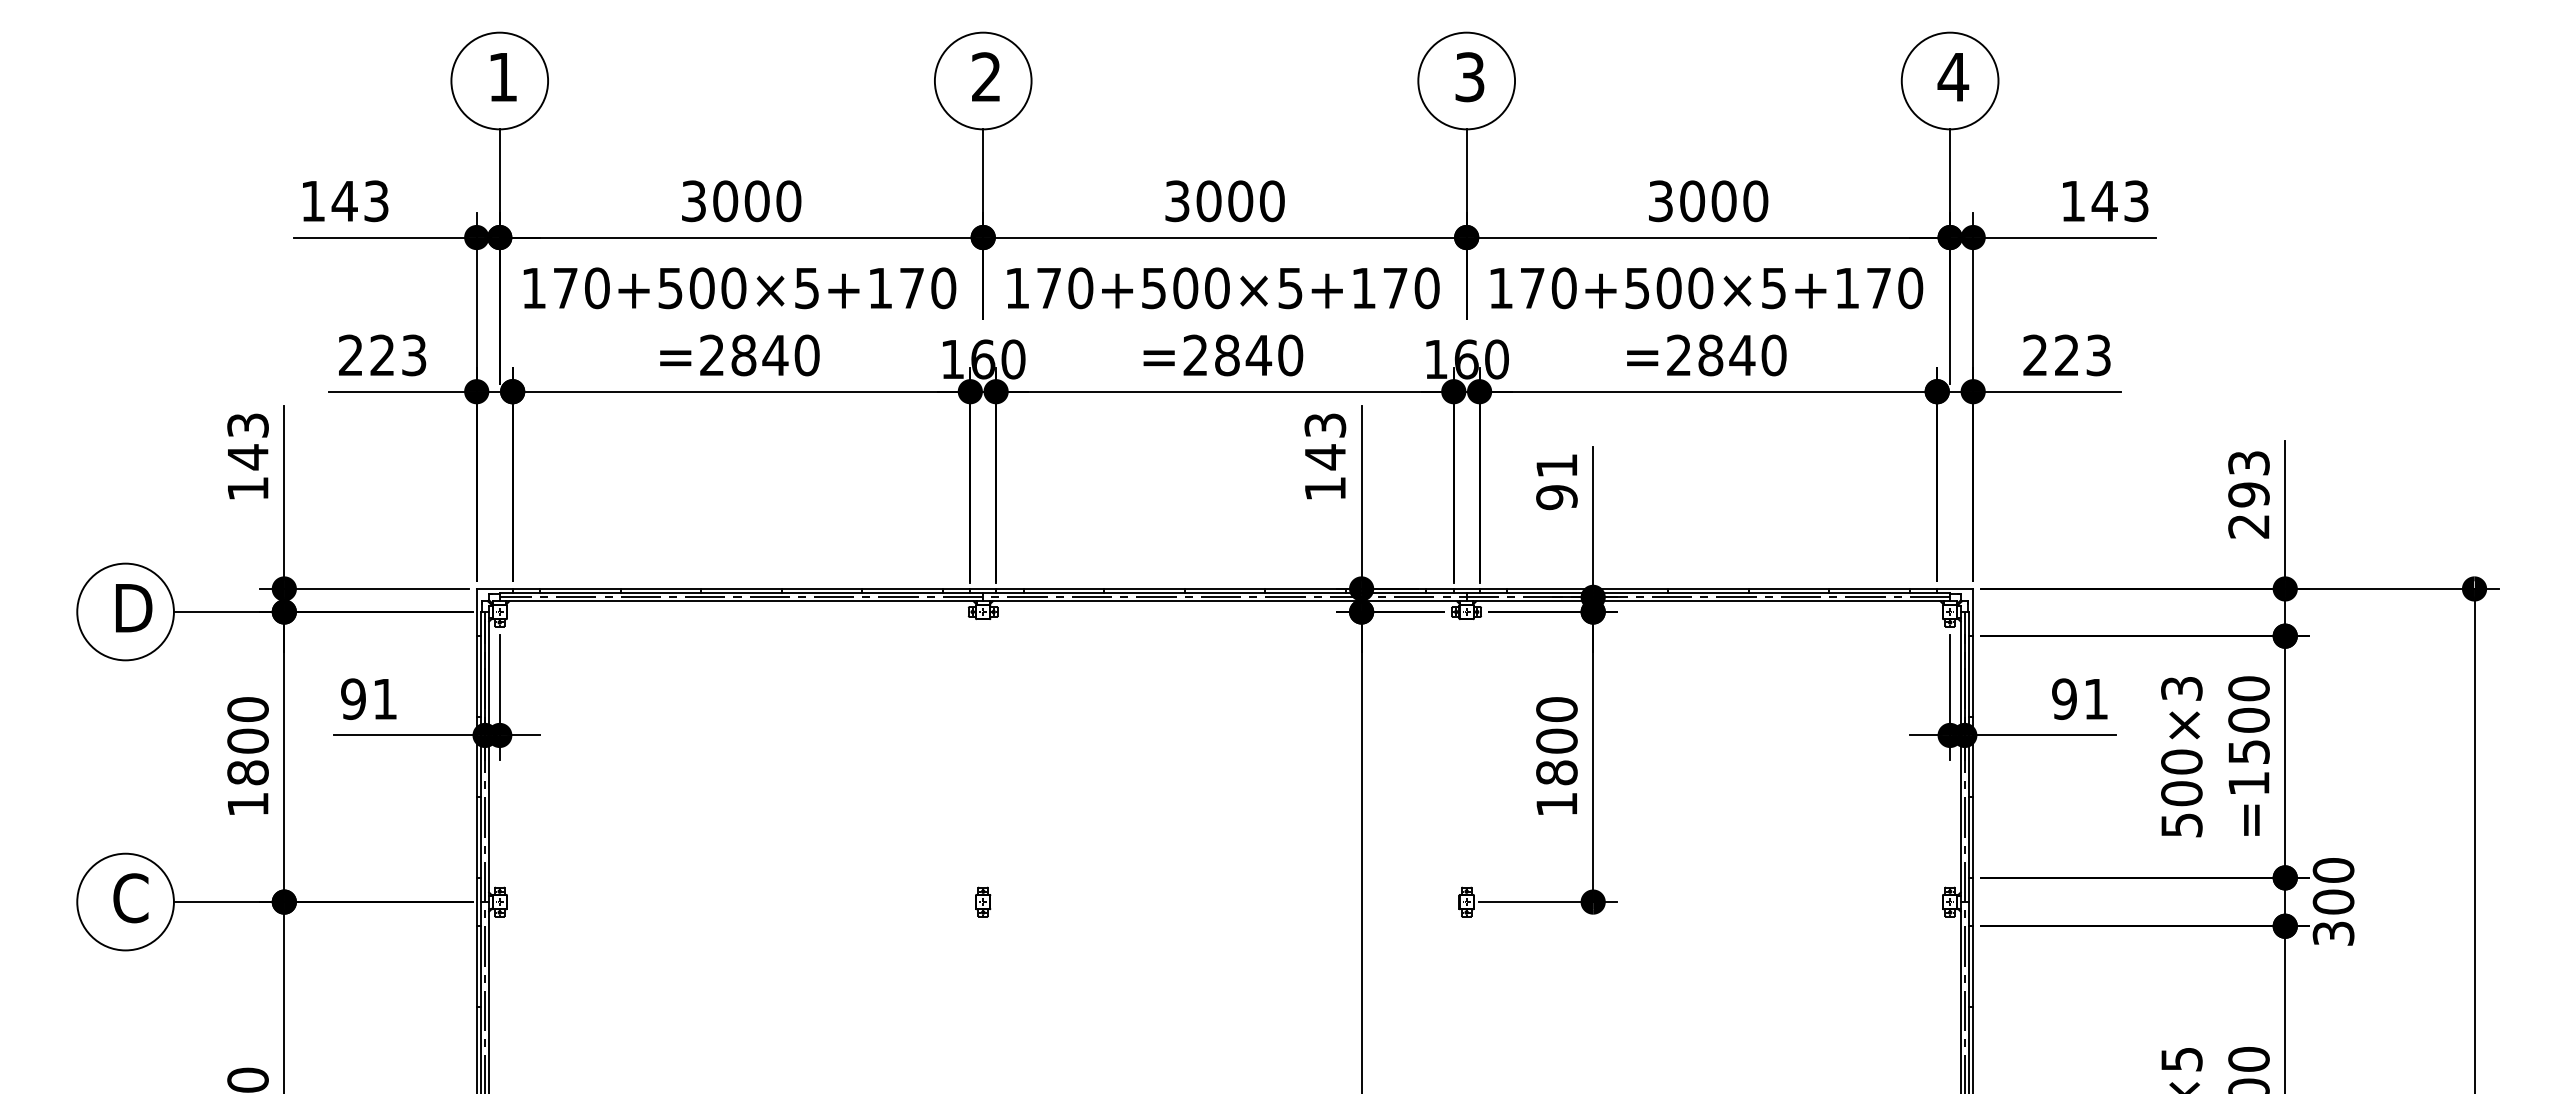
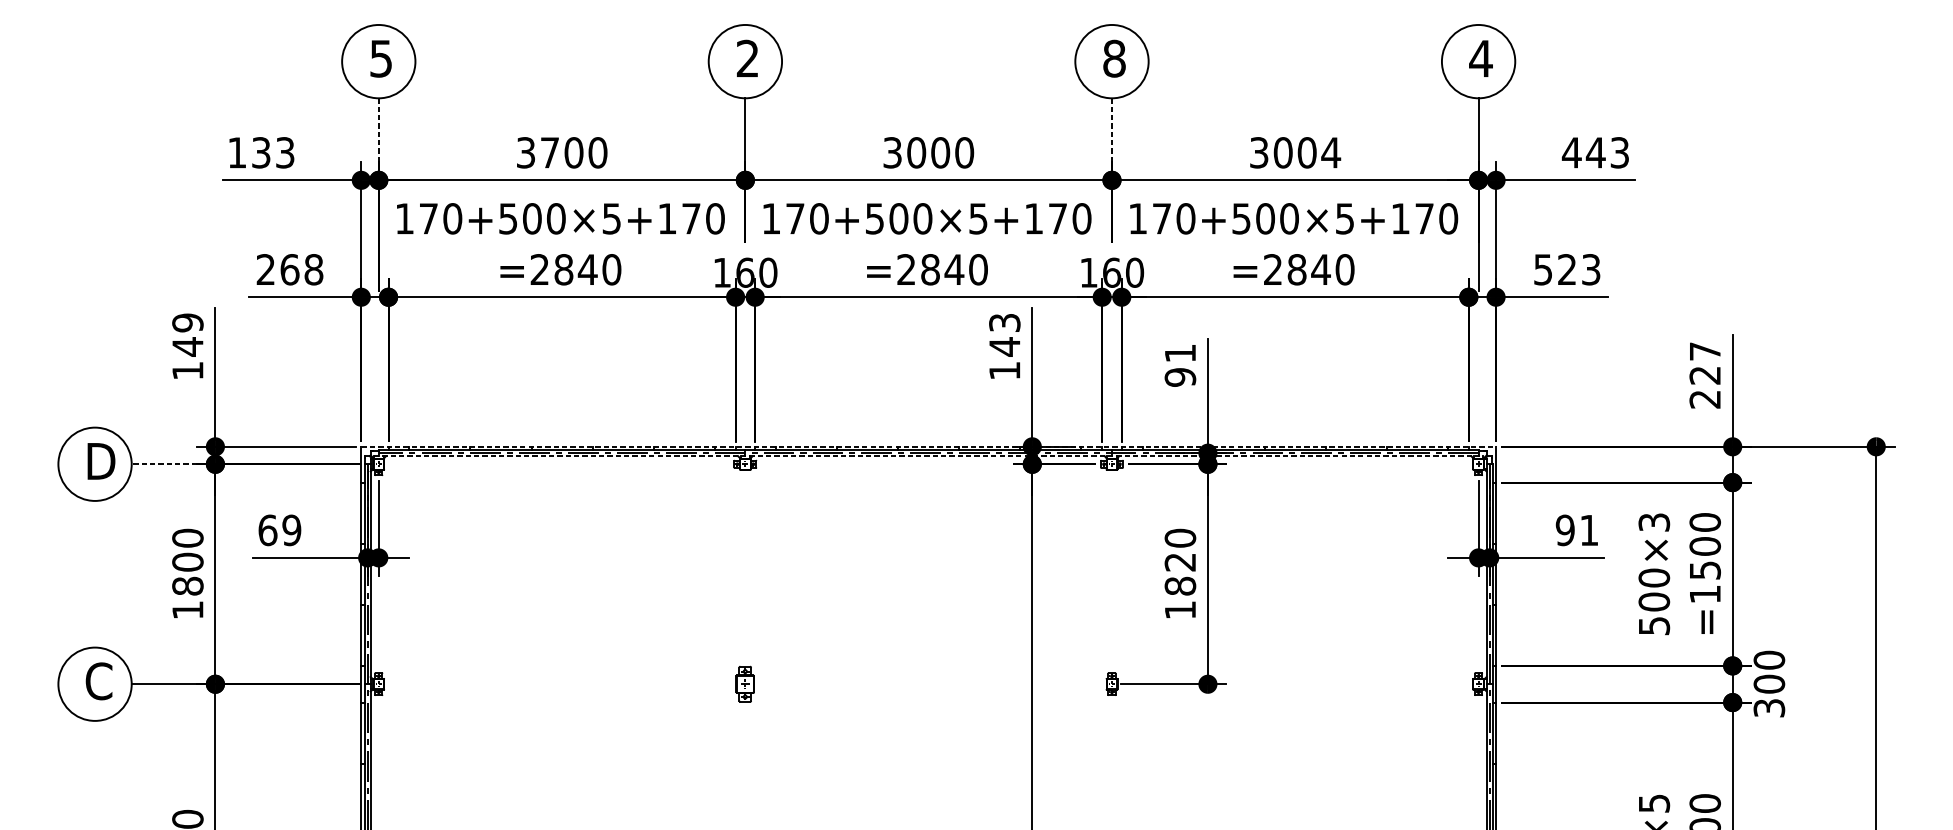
text: (502, 77) -> (380, 58), 1 -> 5
text: (1469, 77) -> (1114, 58), 3 -> 8
line: (499, 171) -> (378, 130), solid -> dashed
line: (1466, 171) -> (1111, 130), solid -> dashed
text: (344, 201) -> (261, 153), 143 -> 133
text: (725, 201) -> (549, 153), 3000 -> 3700
text: (1755, 201) -> (1331, 153), 3000 -> 3004
text: (2073, 201) -> (1572, 153), 143 -> 443
text: (398, 355) -> (301, 269), 223 -> 268
text: (2034, 355) -> (1542, 269), 223 -> 523
text: (247, 425) -> (187, 322), 143 -> 149
text: (2248, 479) -> (1704, 363), 293 -> 227
line: (1224, 588) -> (928, 446), solid -> dashed
line: (1224, 601) -> (928, 456), solid -> dashed
line: (216, 612) -> (163, 464), solid -> dashed
text: (369, 699) -> (280, 530), 91 -> 69
text: (1556, 740) -> (1180, 561), 1800 -> 1820
part: (983, 901) -> (745, 683), size x1.6

